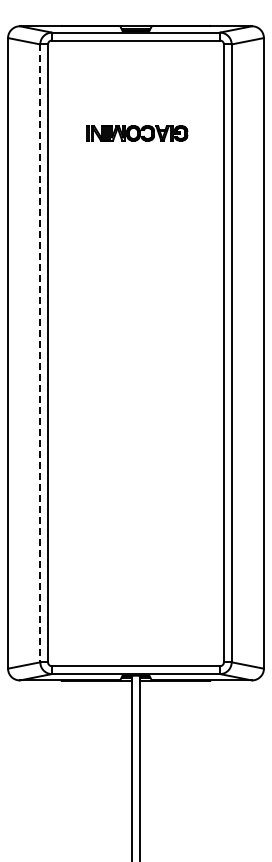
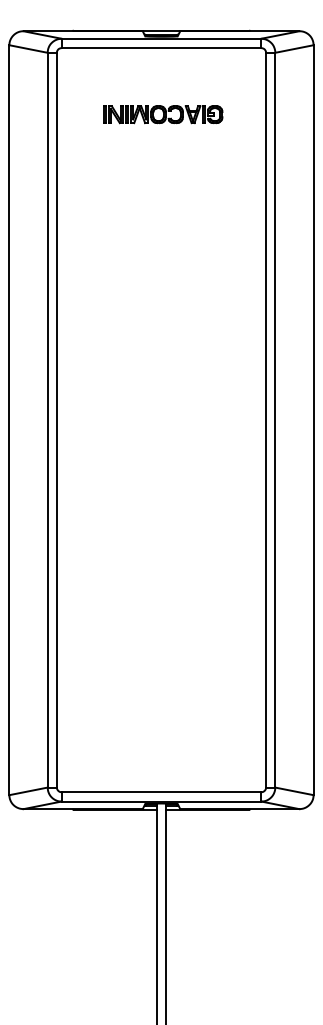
part: (137, 133) -> (163, 114), moved
line: (40, 353) -> (47, 420), dashed -> solid

